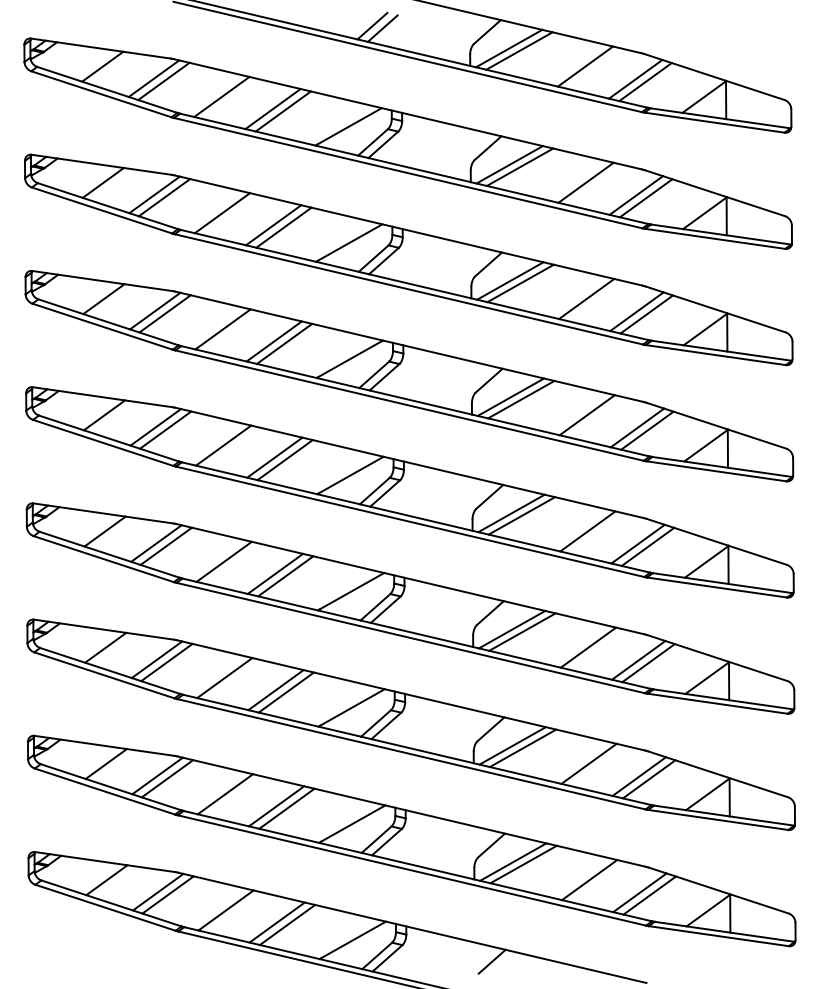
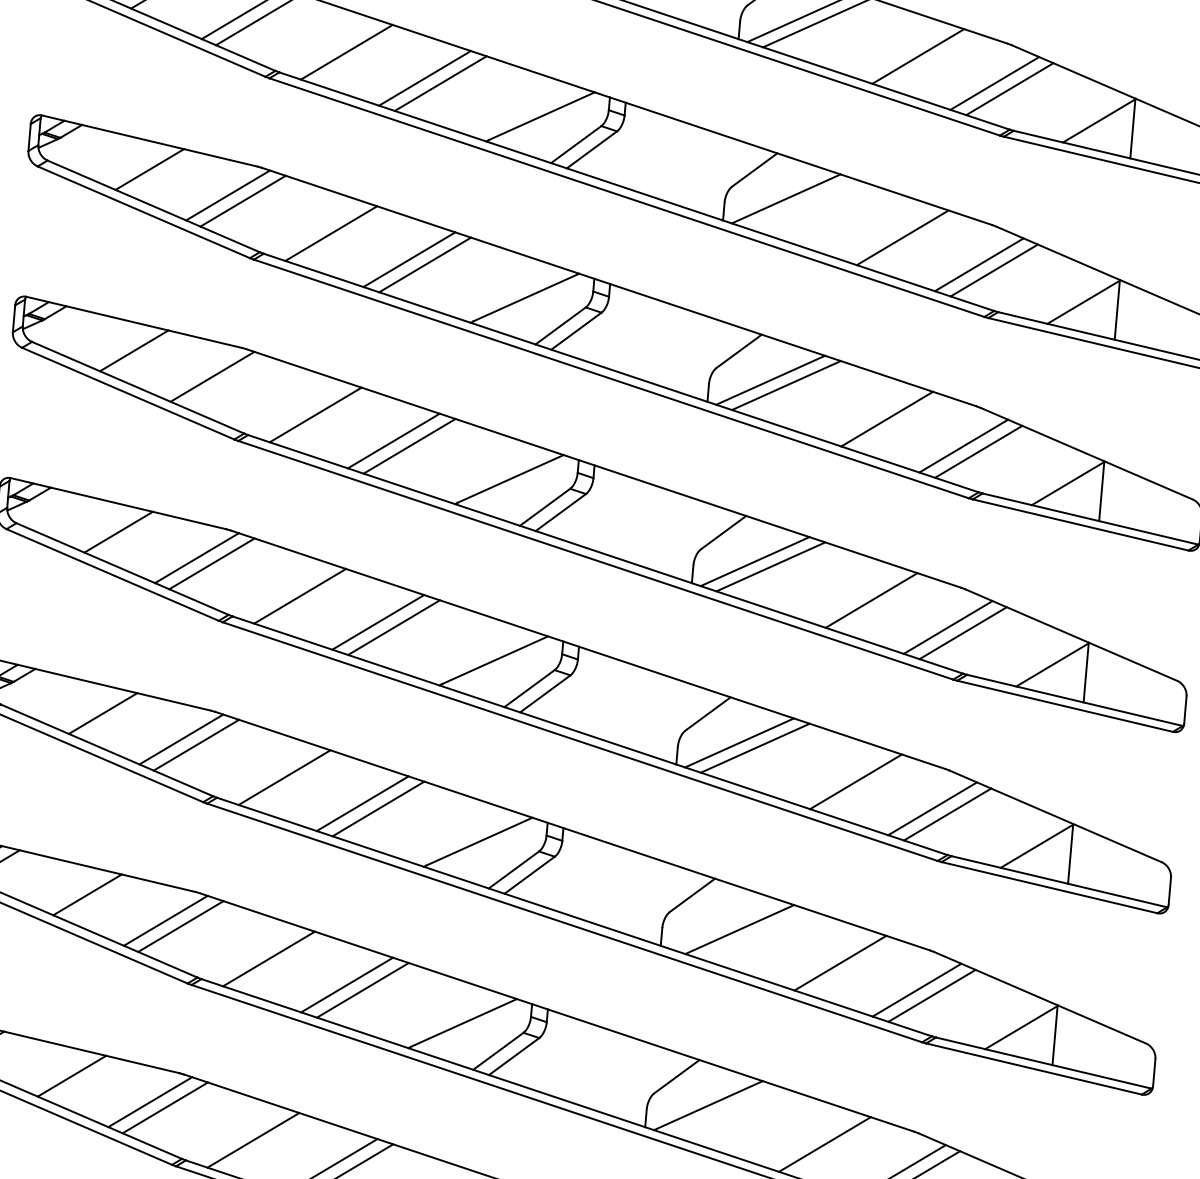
line: (520, 283) -> (801, 204), removed
line: (165, 429) -> (227, 381), removed
line: (512, 745) -> (723, 923), removed
line: (523, 864) -> (723, 1110), removed

